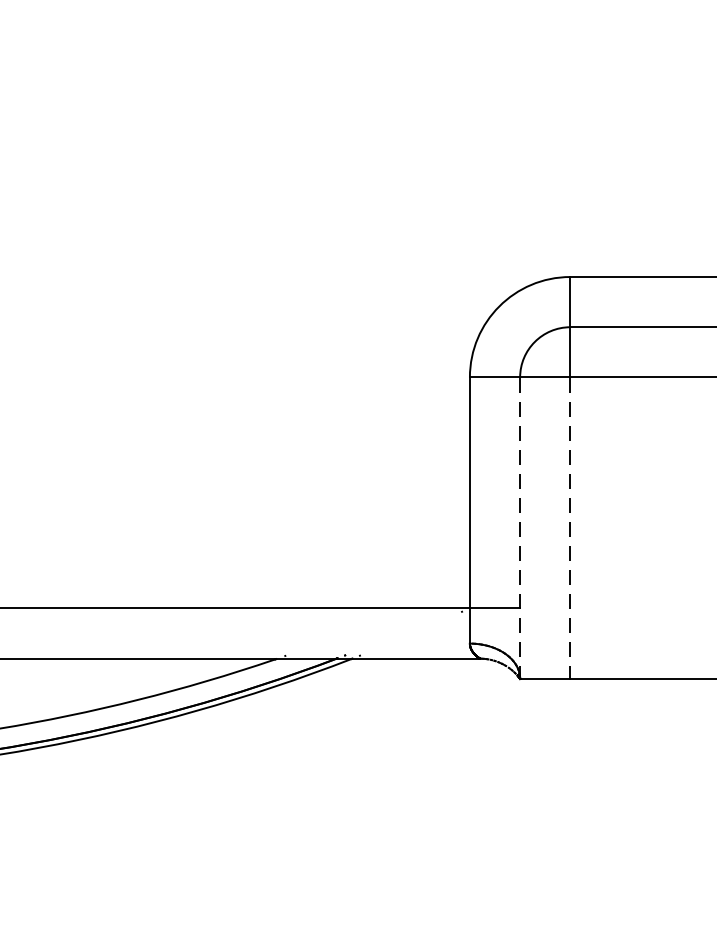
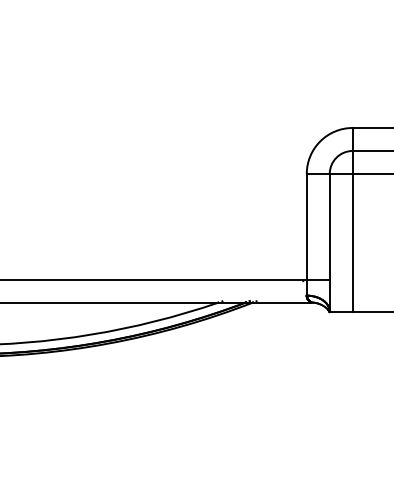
line: (519, 527) -> (329, 242), dashed -> solid
line: (569, 527) -> (352, 242), dashed -> solid

